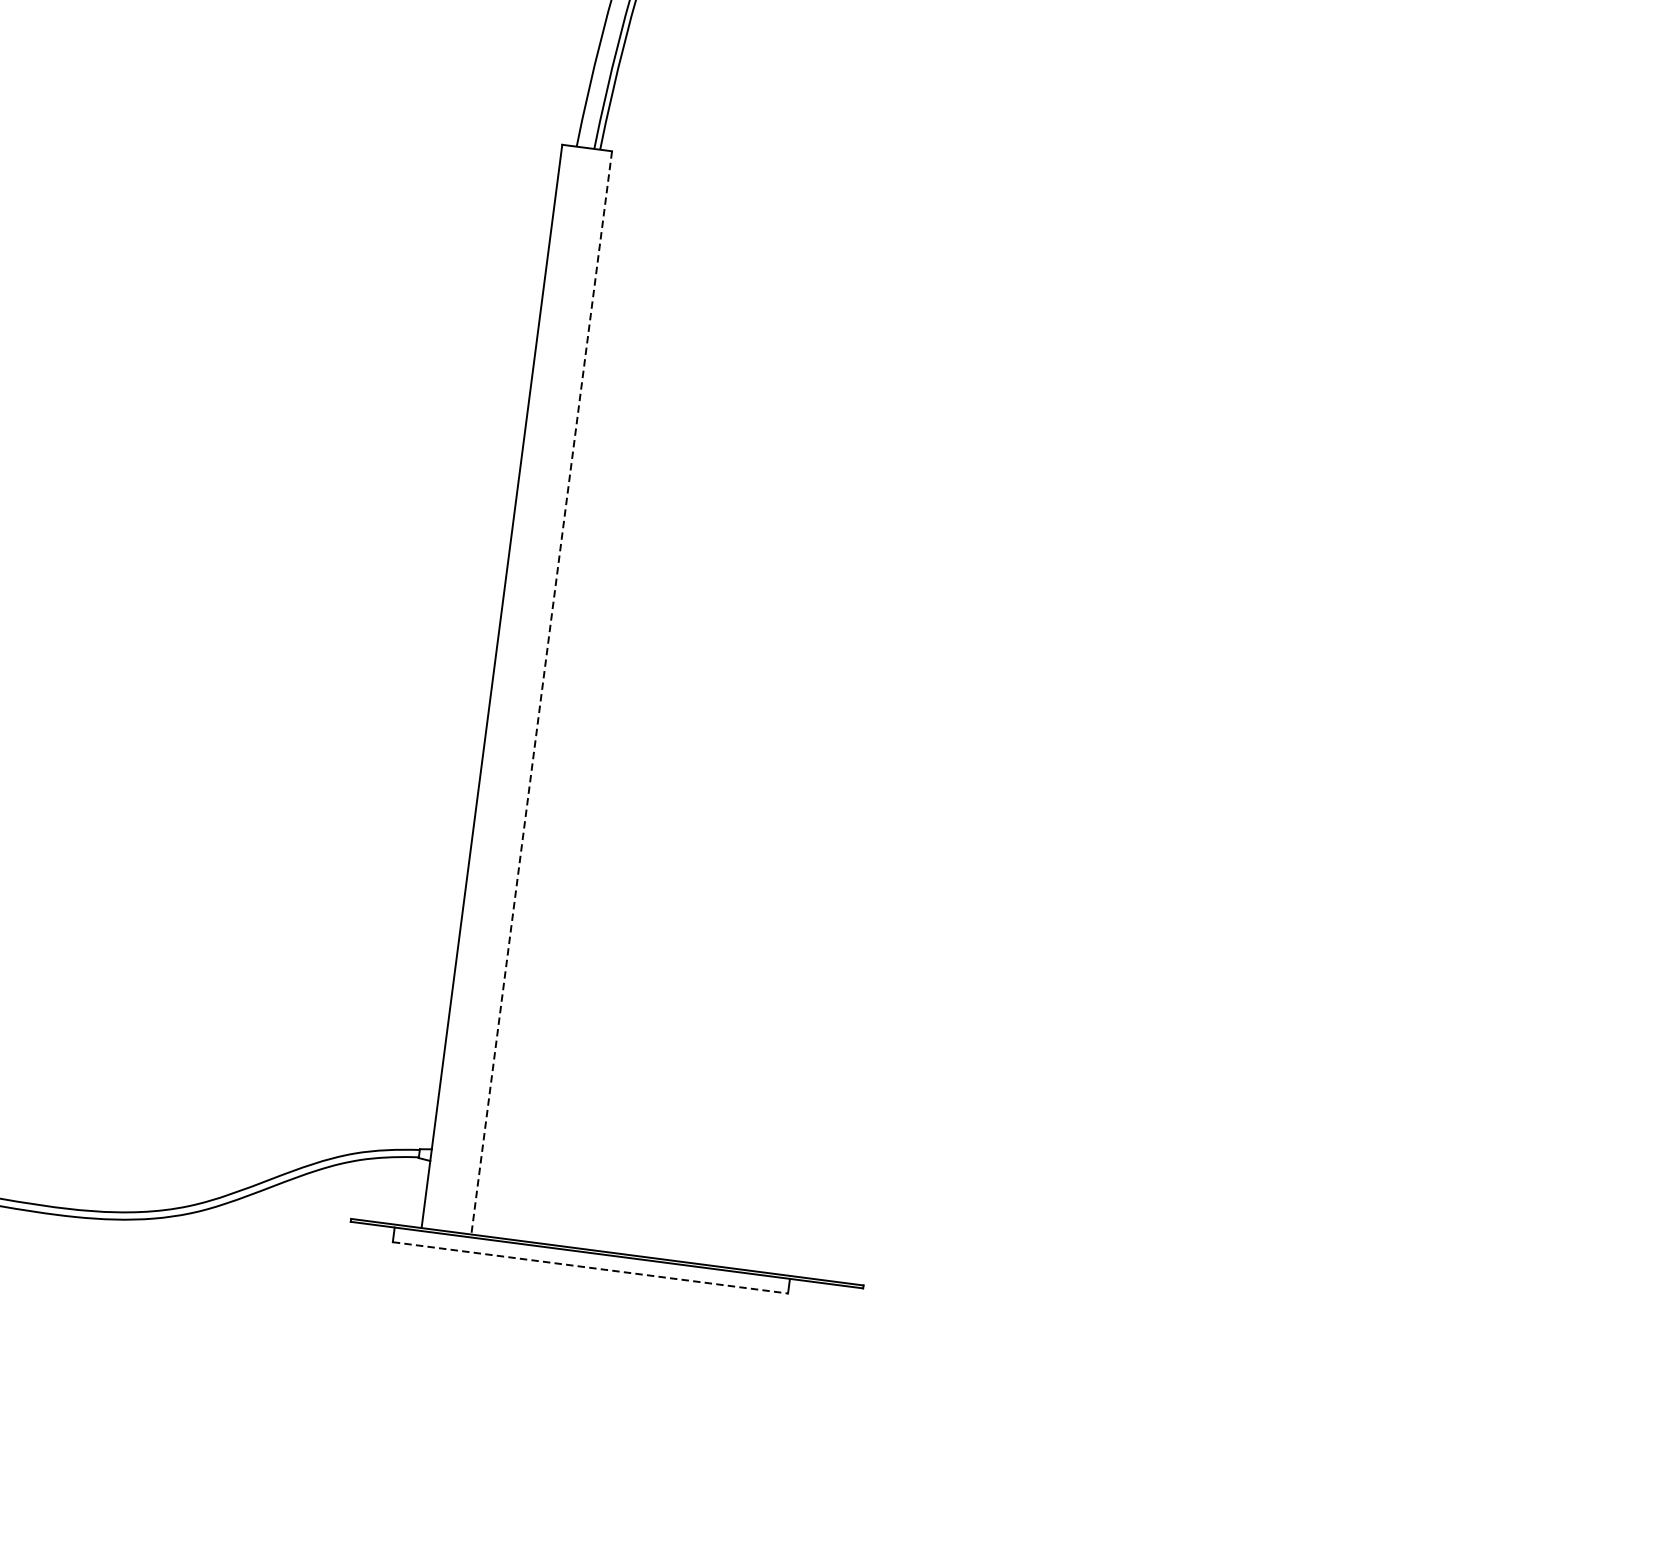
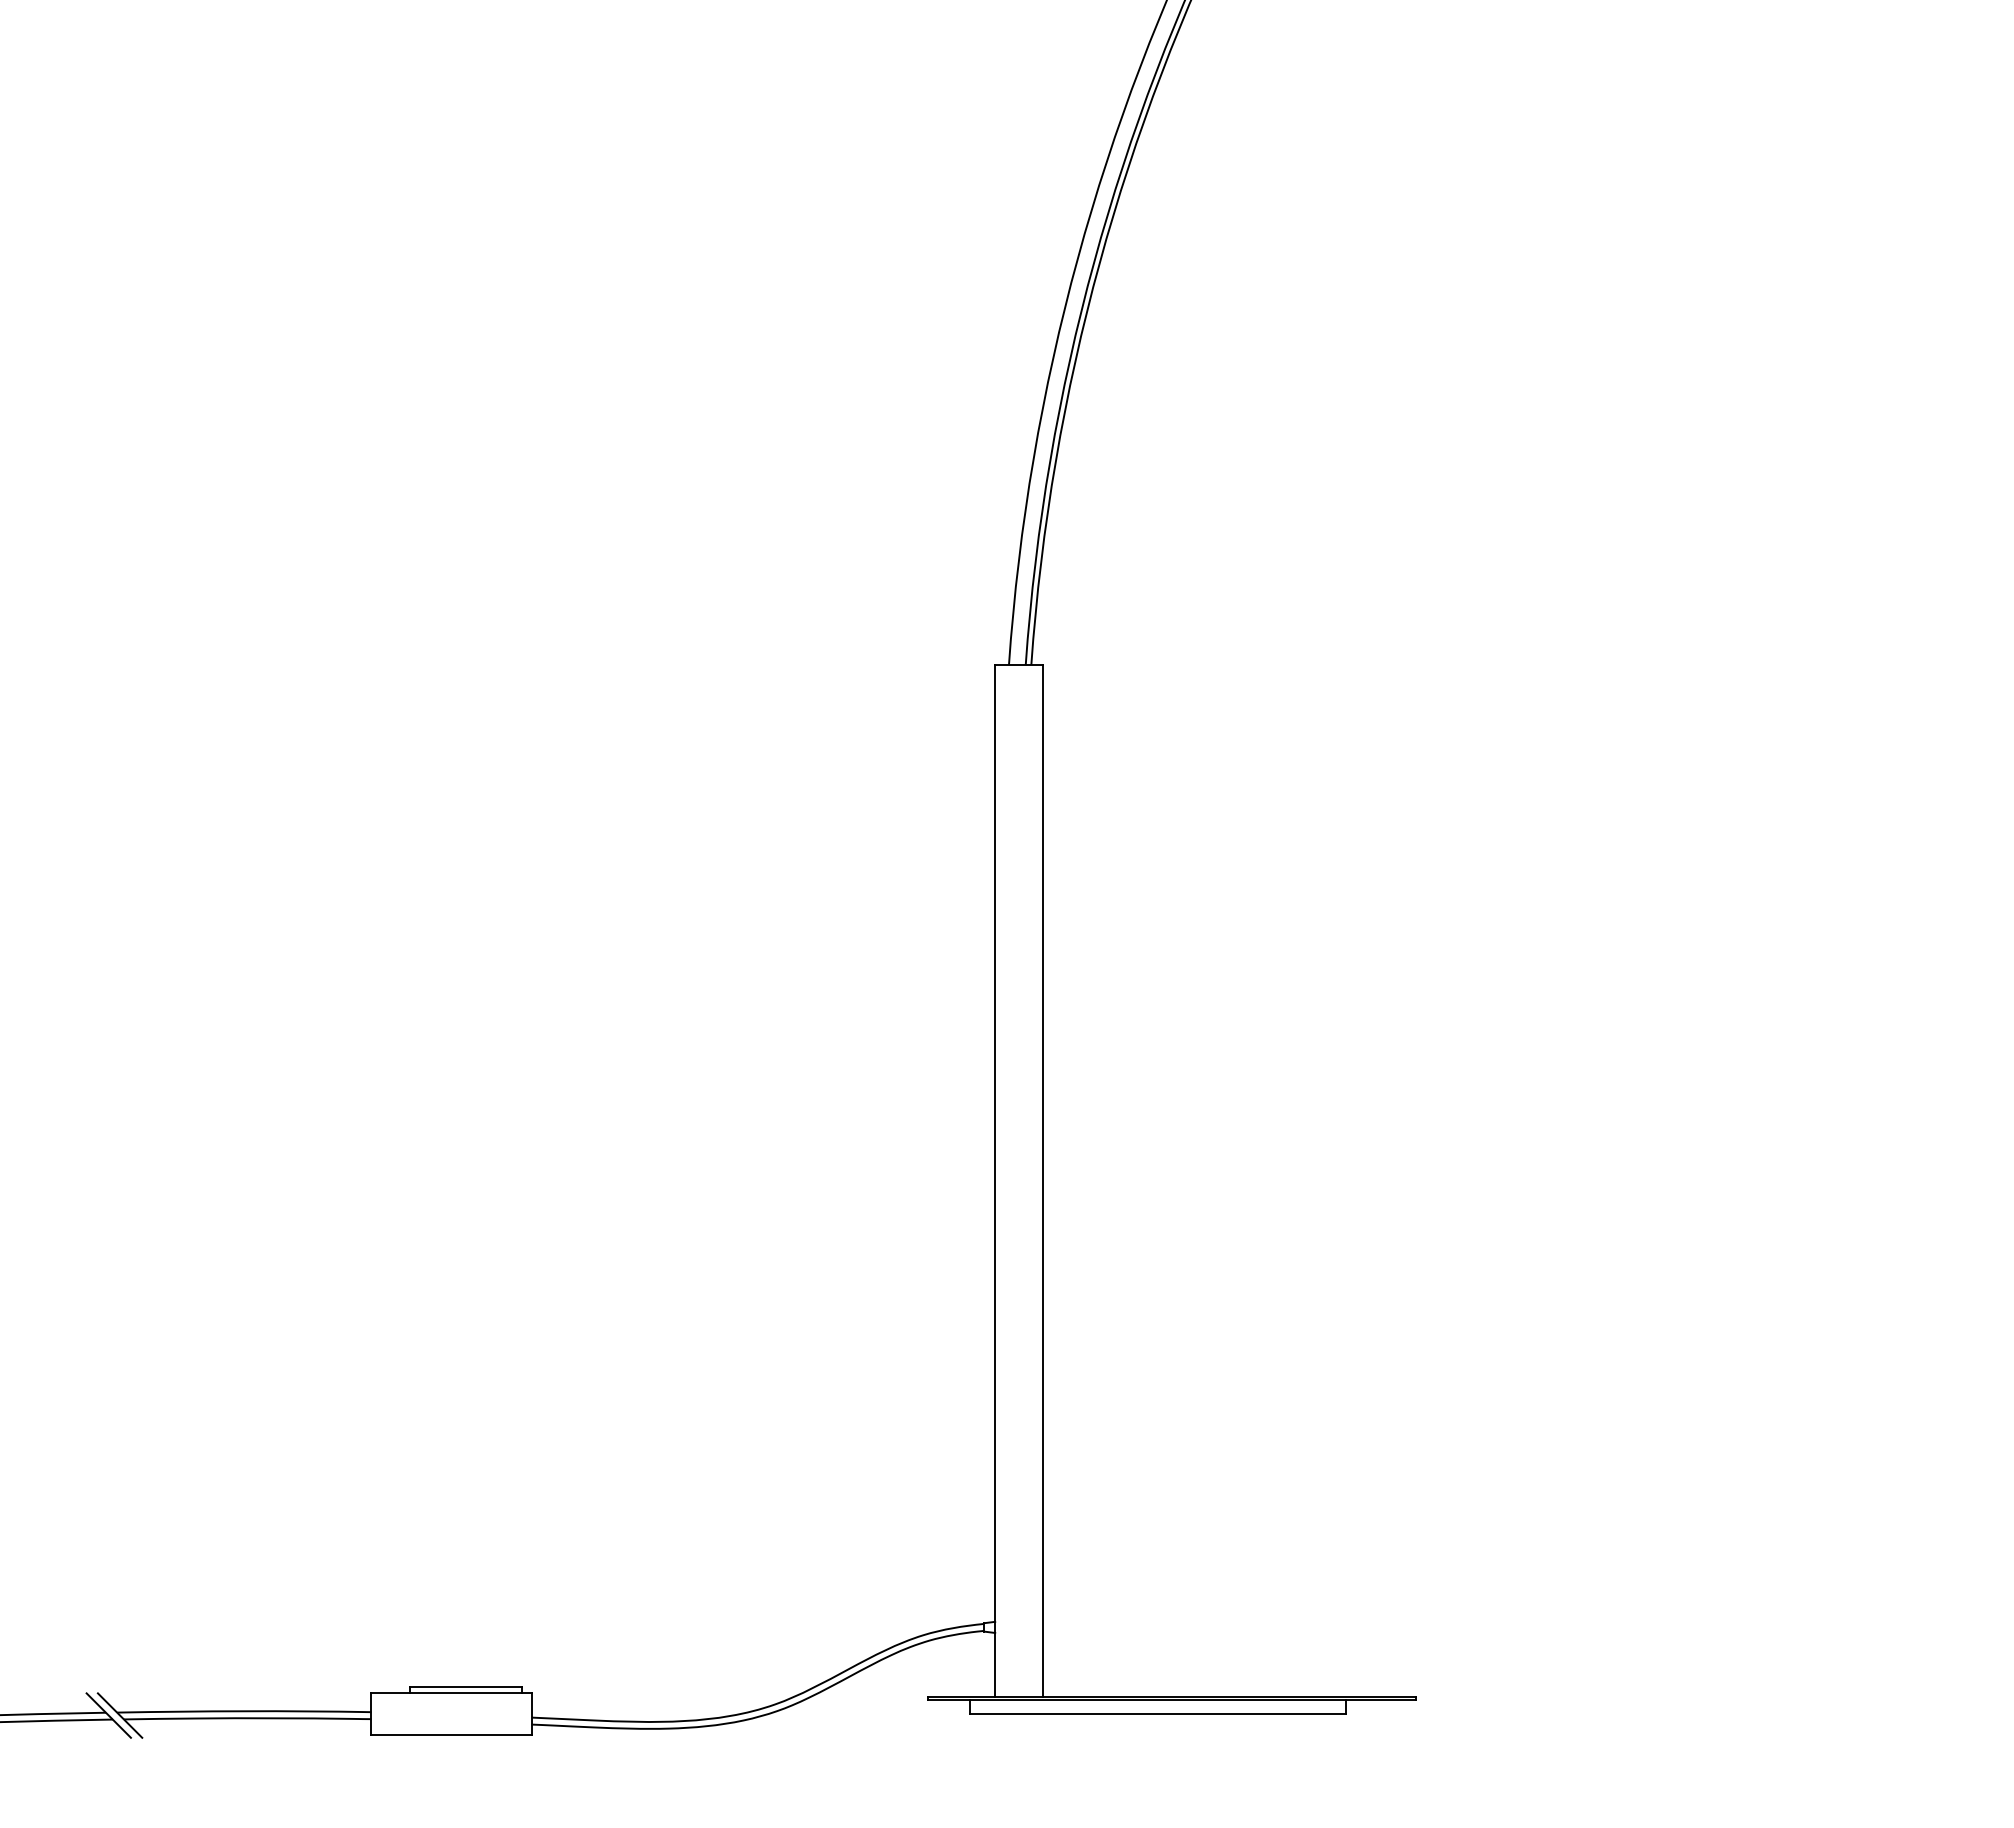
line: (541, 693) -> (1042, 1181), dashed -> solid
line: (590, 1267) -> (1158, 1713), dashed -> solid

